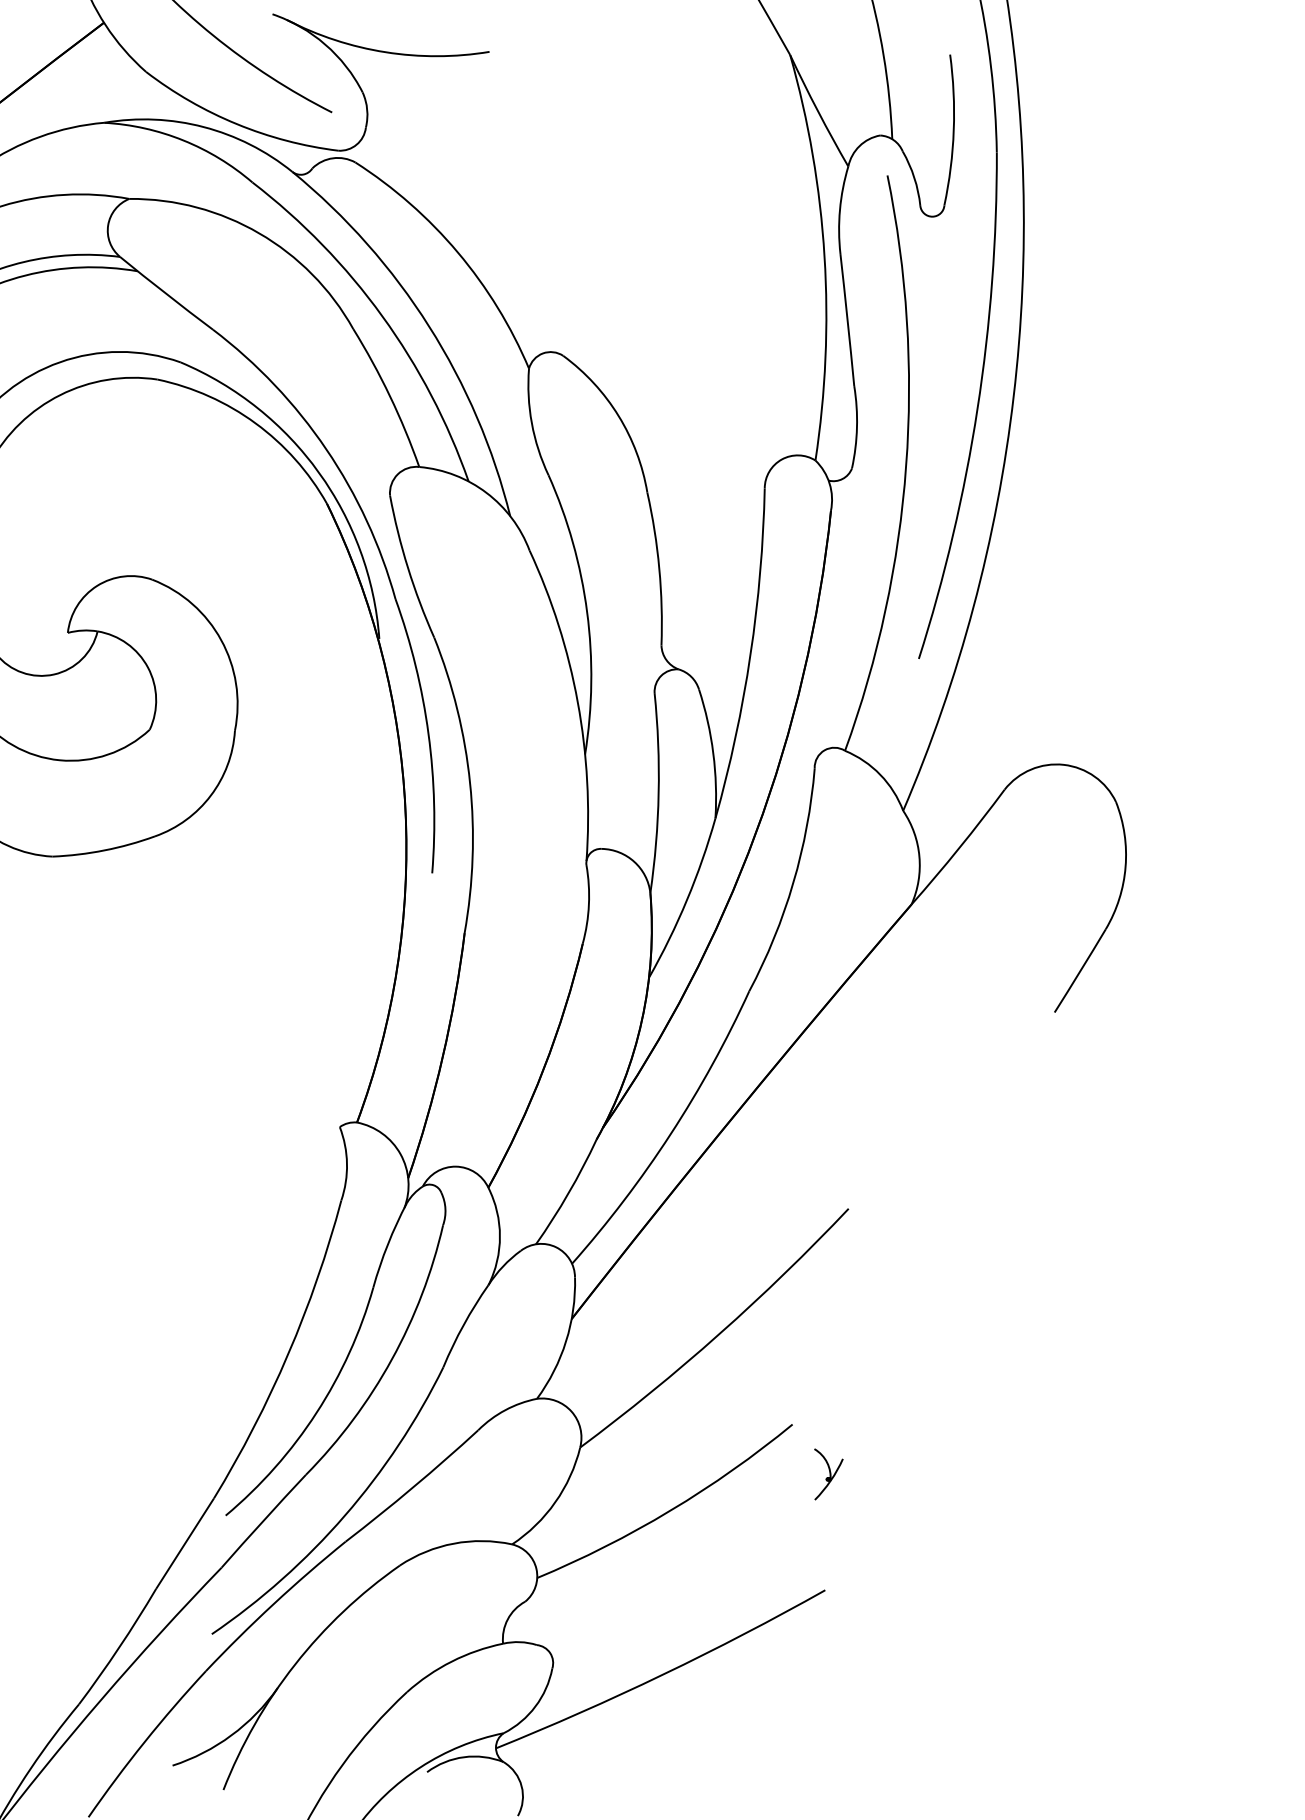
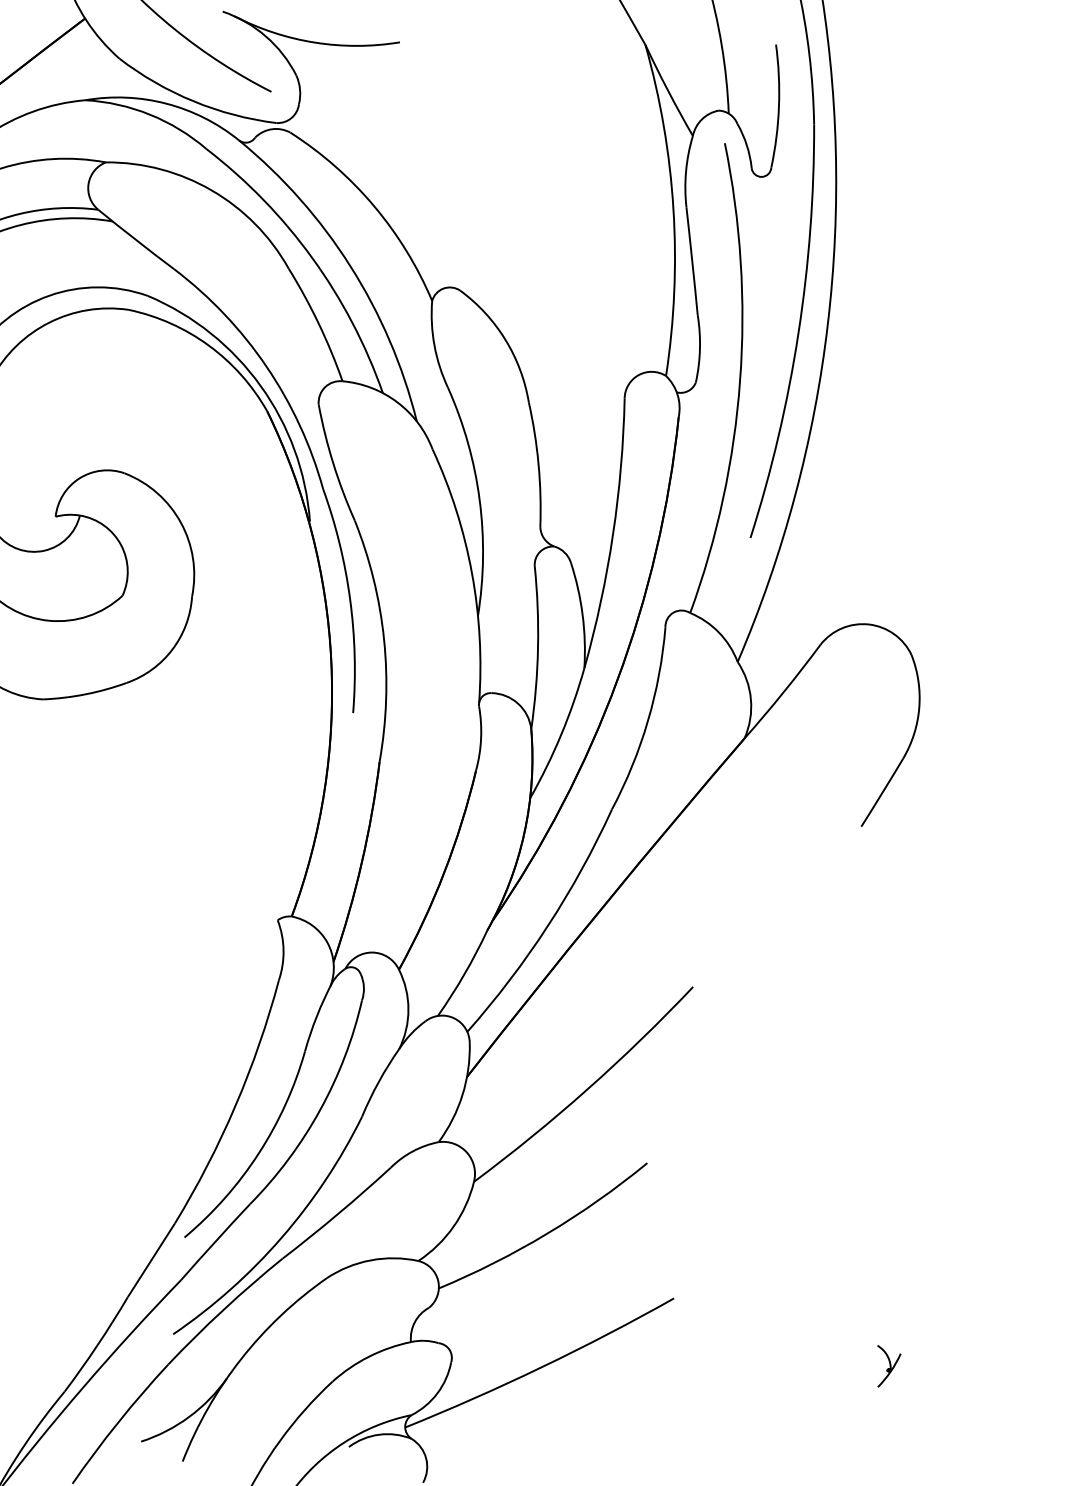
part: (828, 1474) -> (888, 1366), moved

